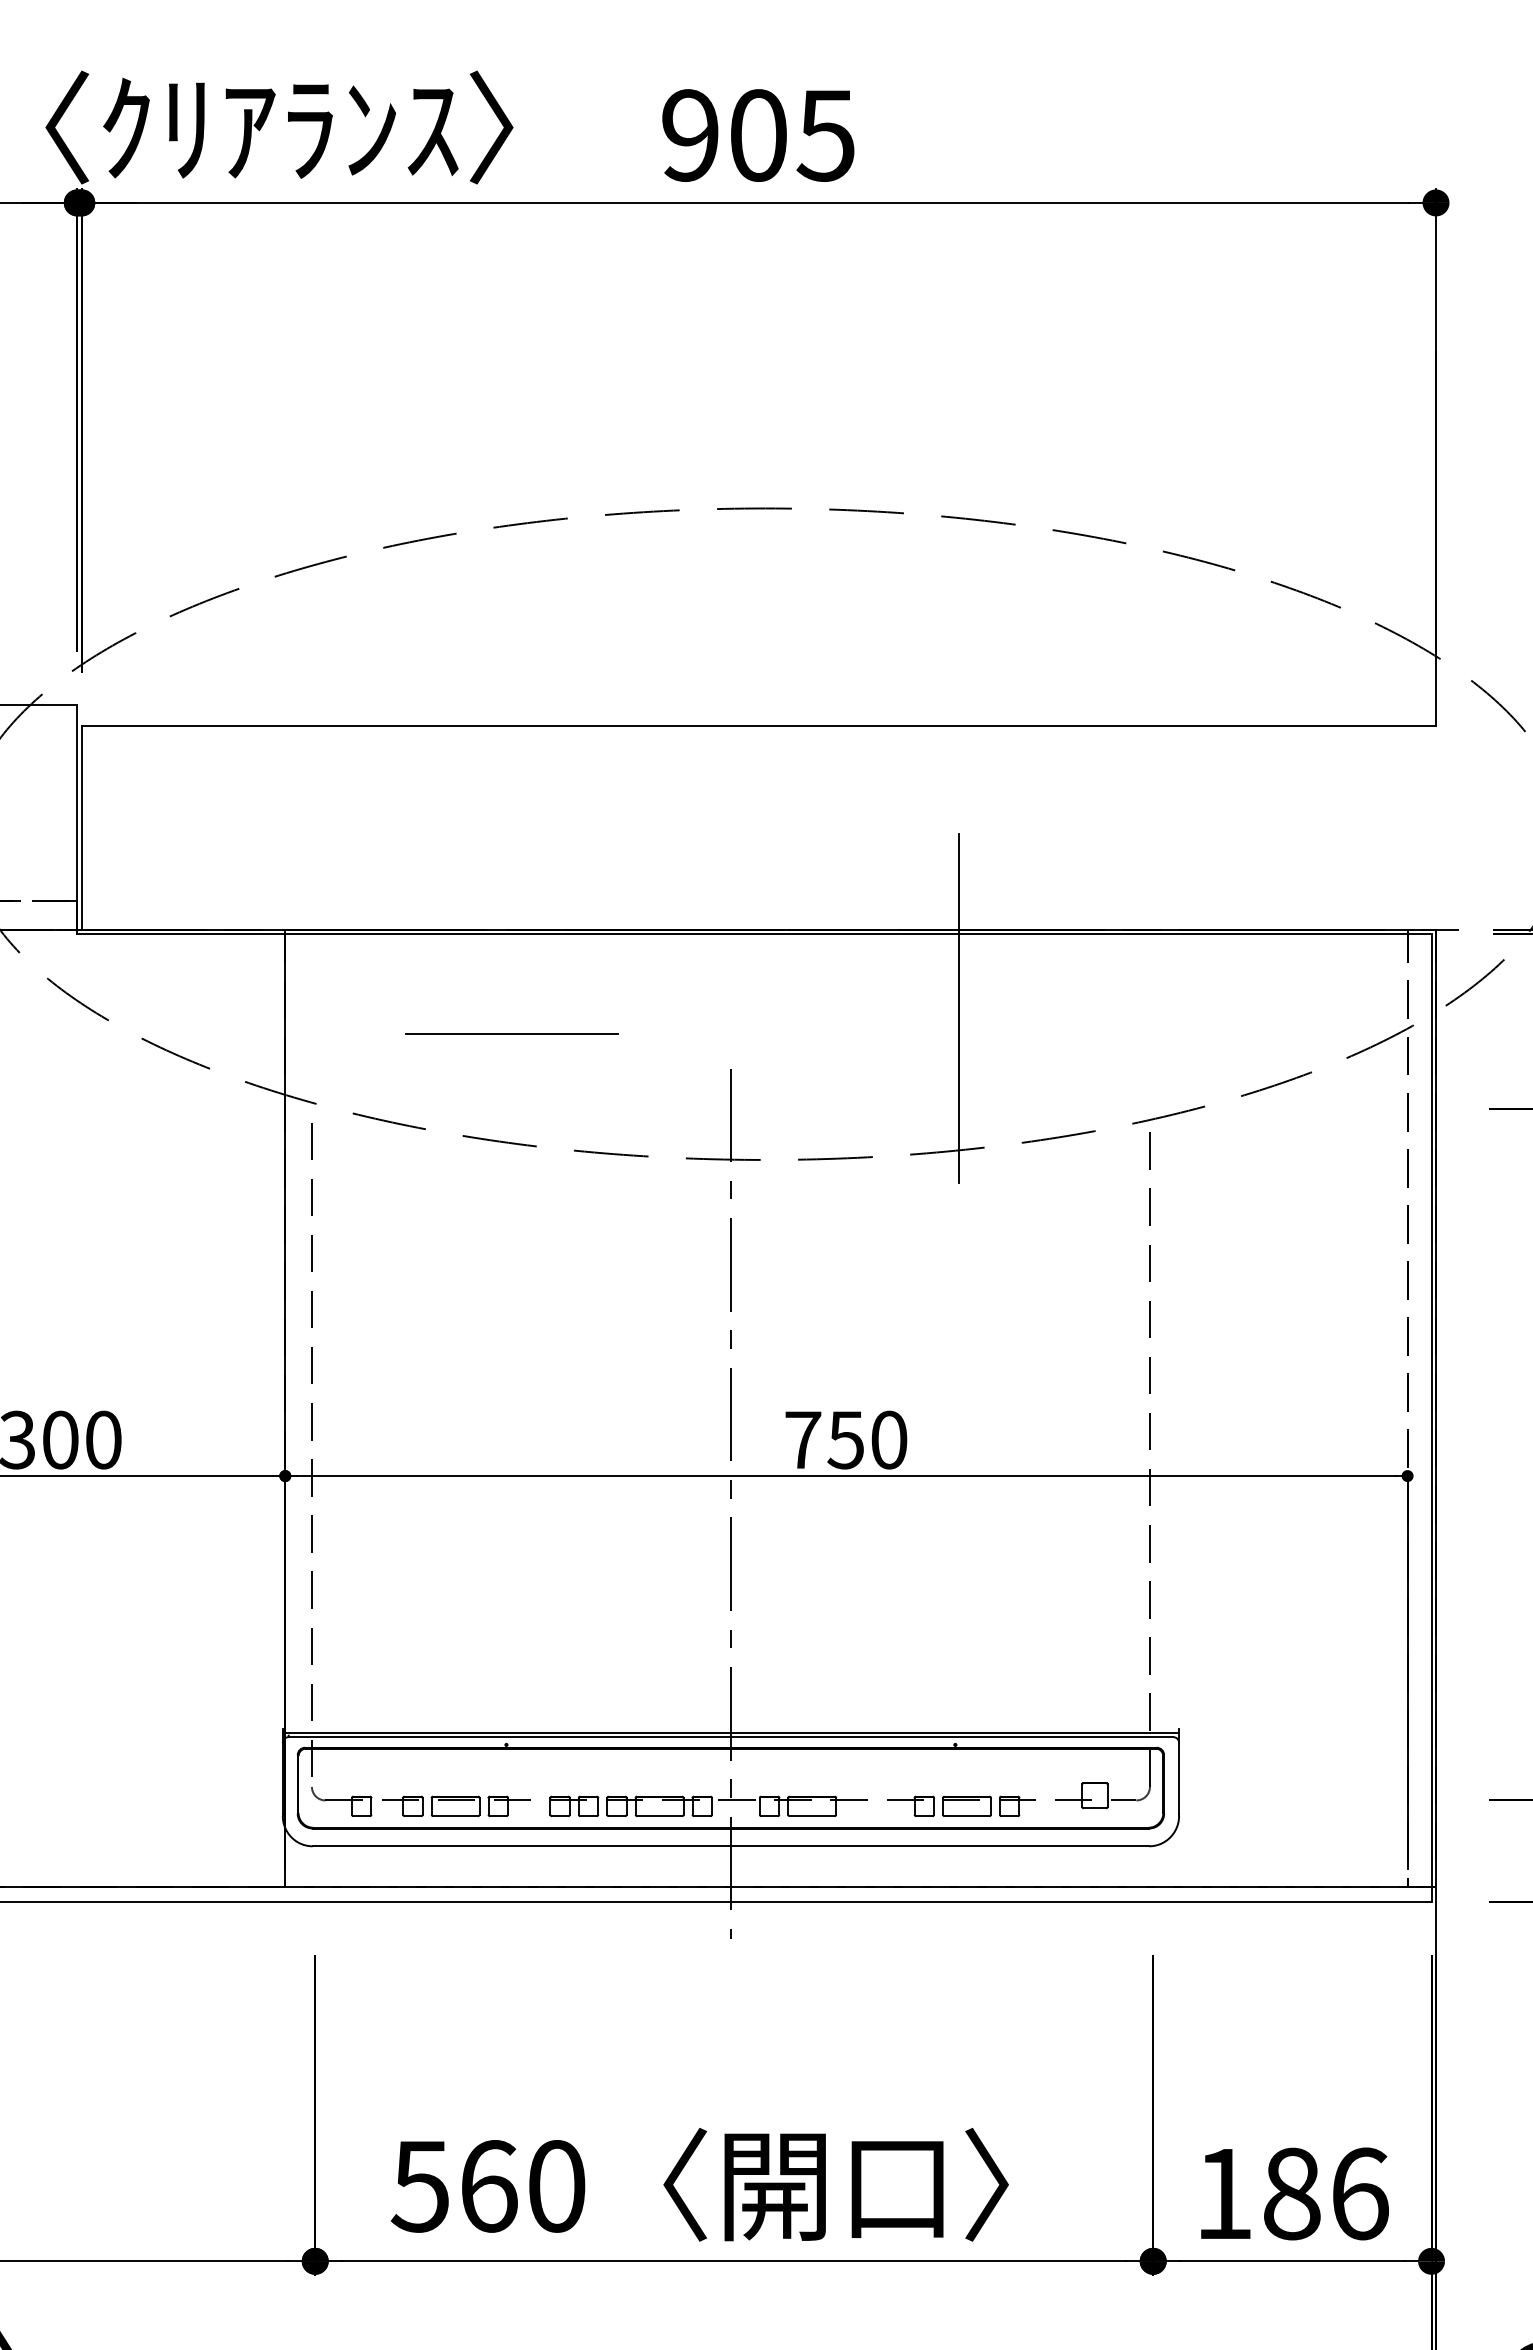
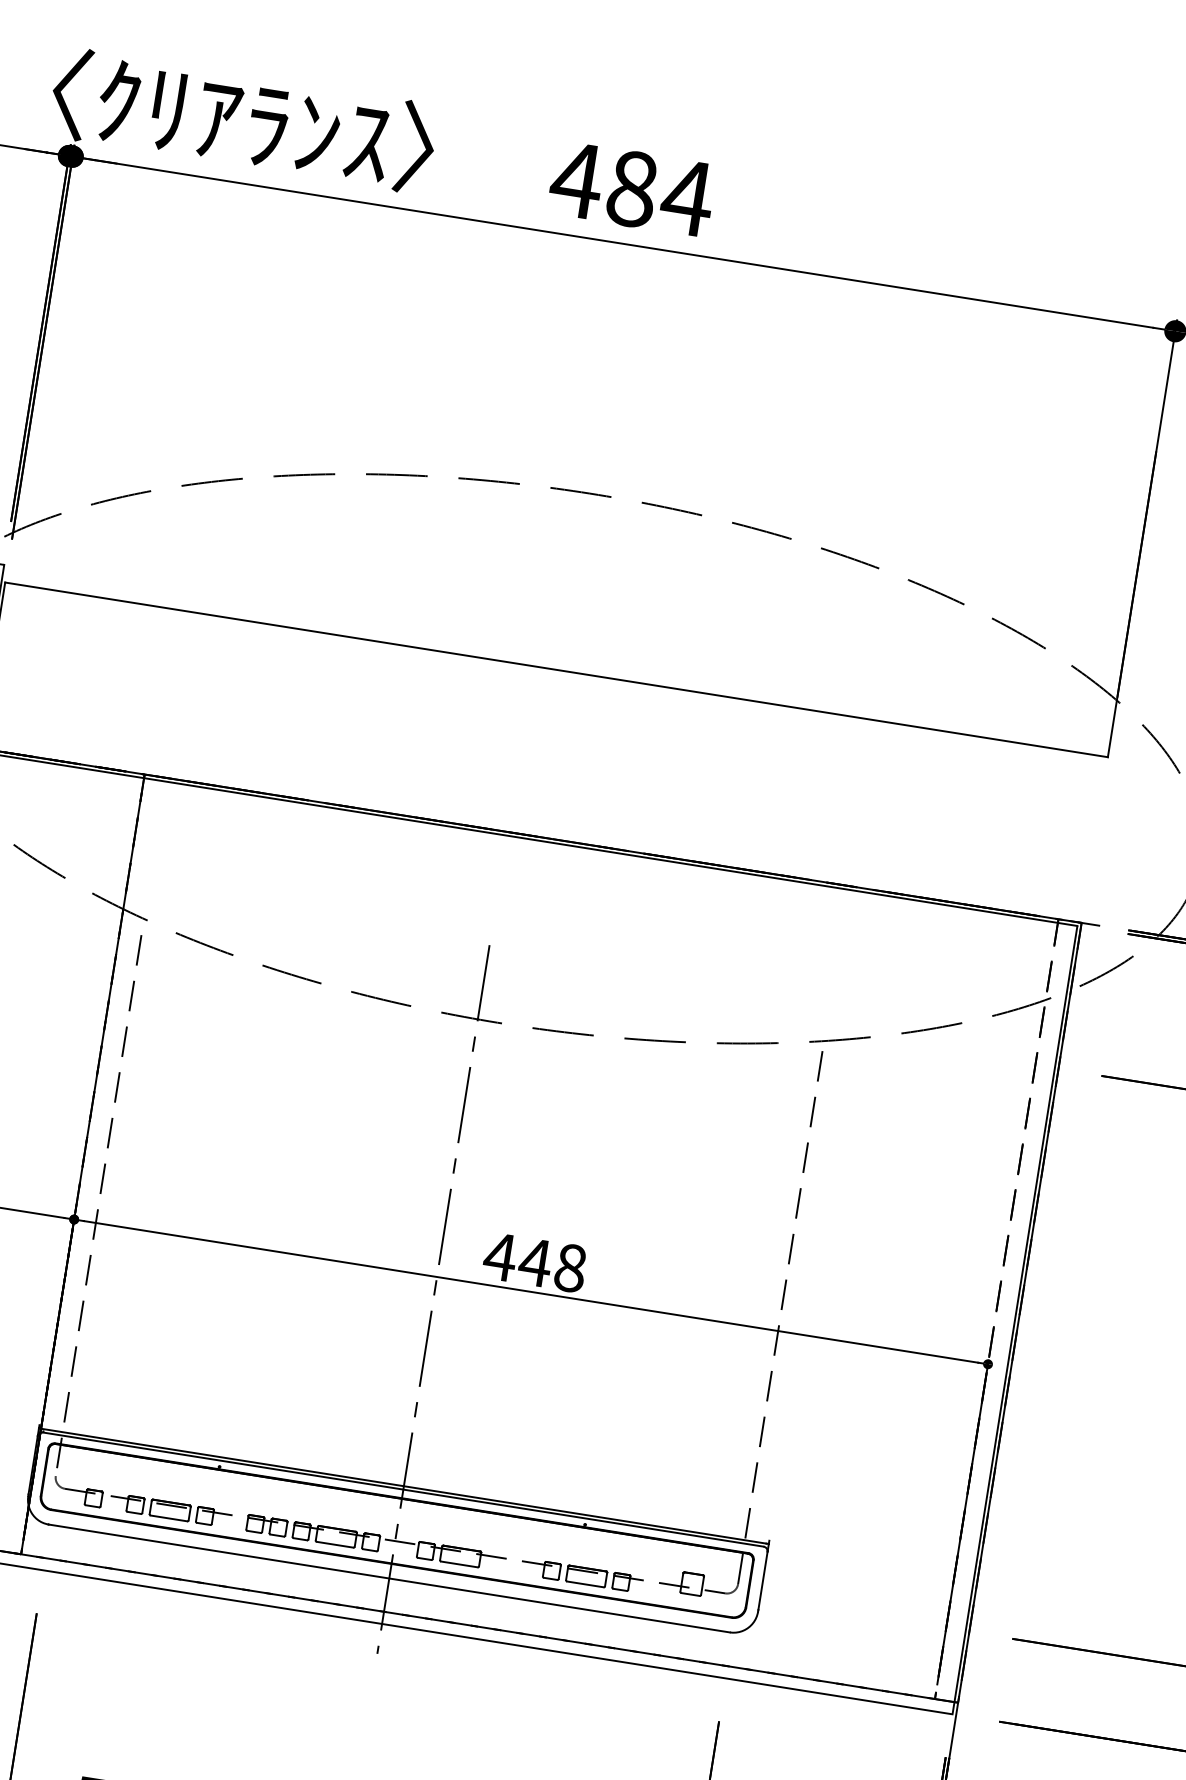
text: (757, 135) -> (631, 188), 905 -> 484
line: (958, 1008) -> (682, 925), removed
line: (511, 1033) -> (315, 888), removed
text: (845, 1439) -> (535, 1262), 750 -> 448

